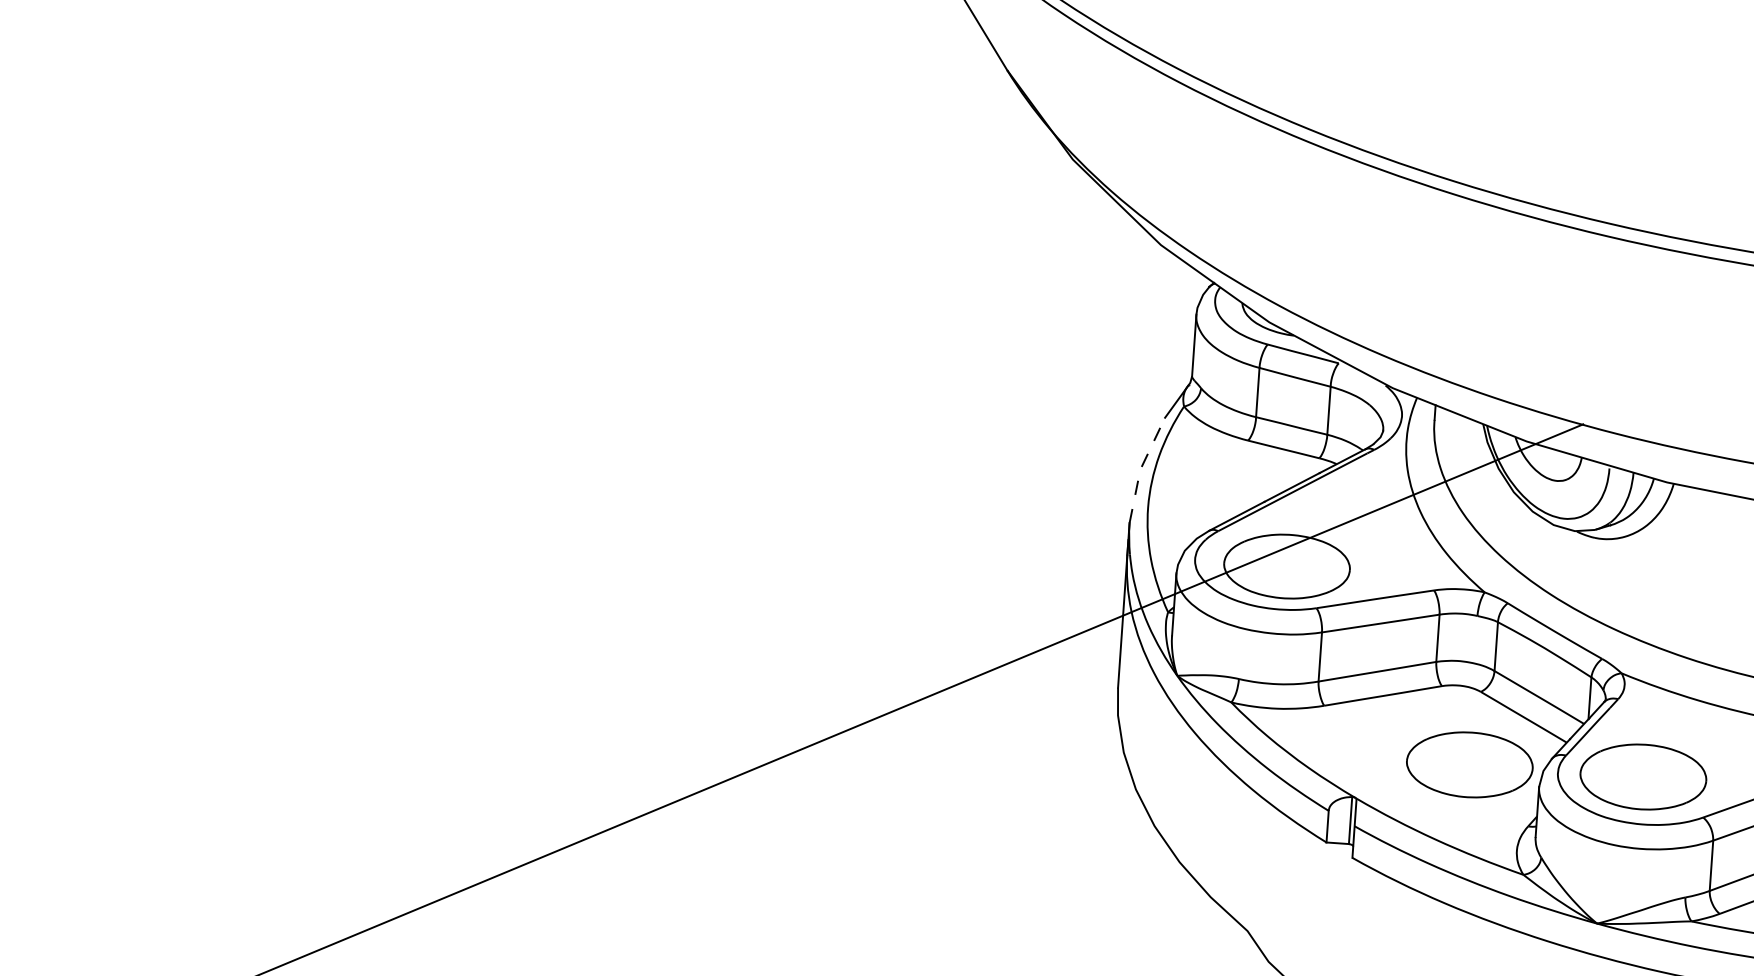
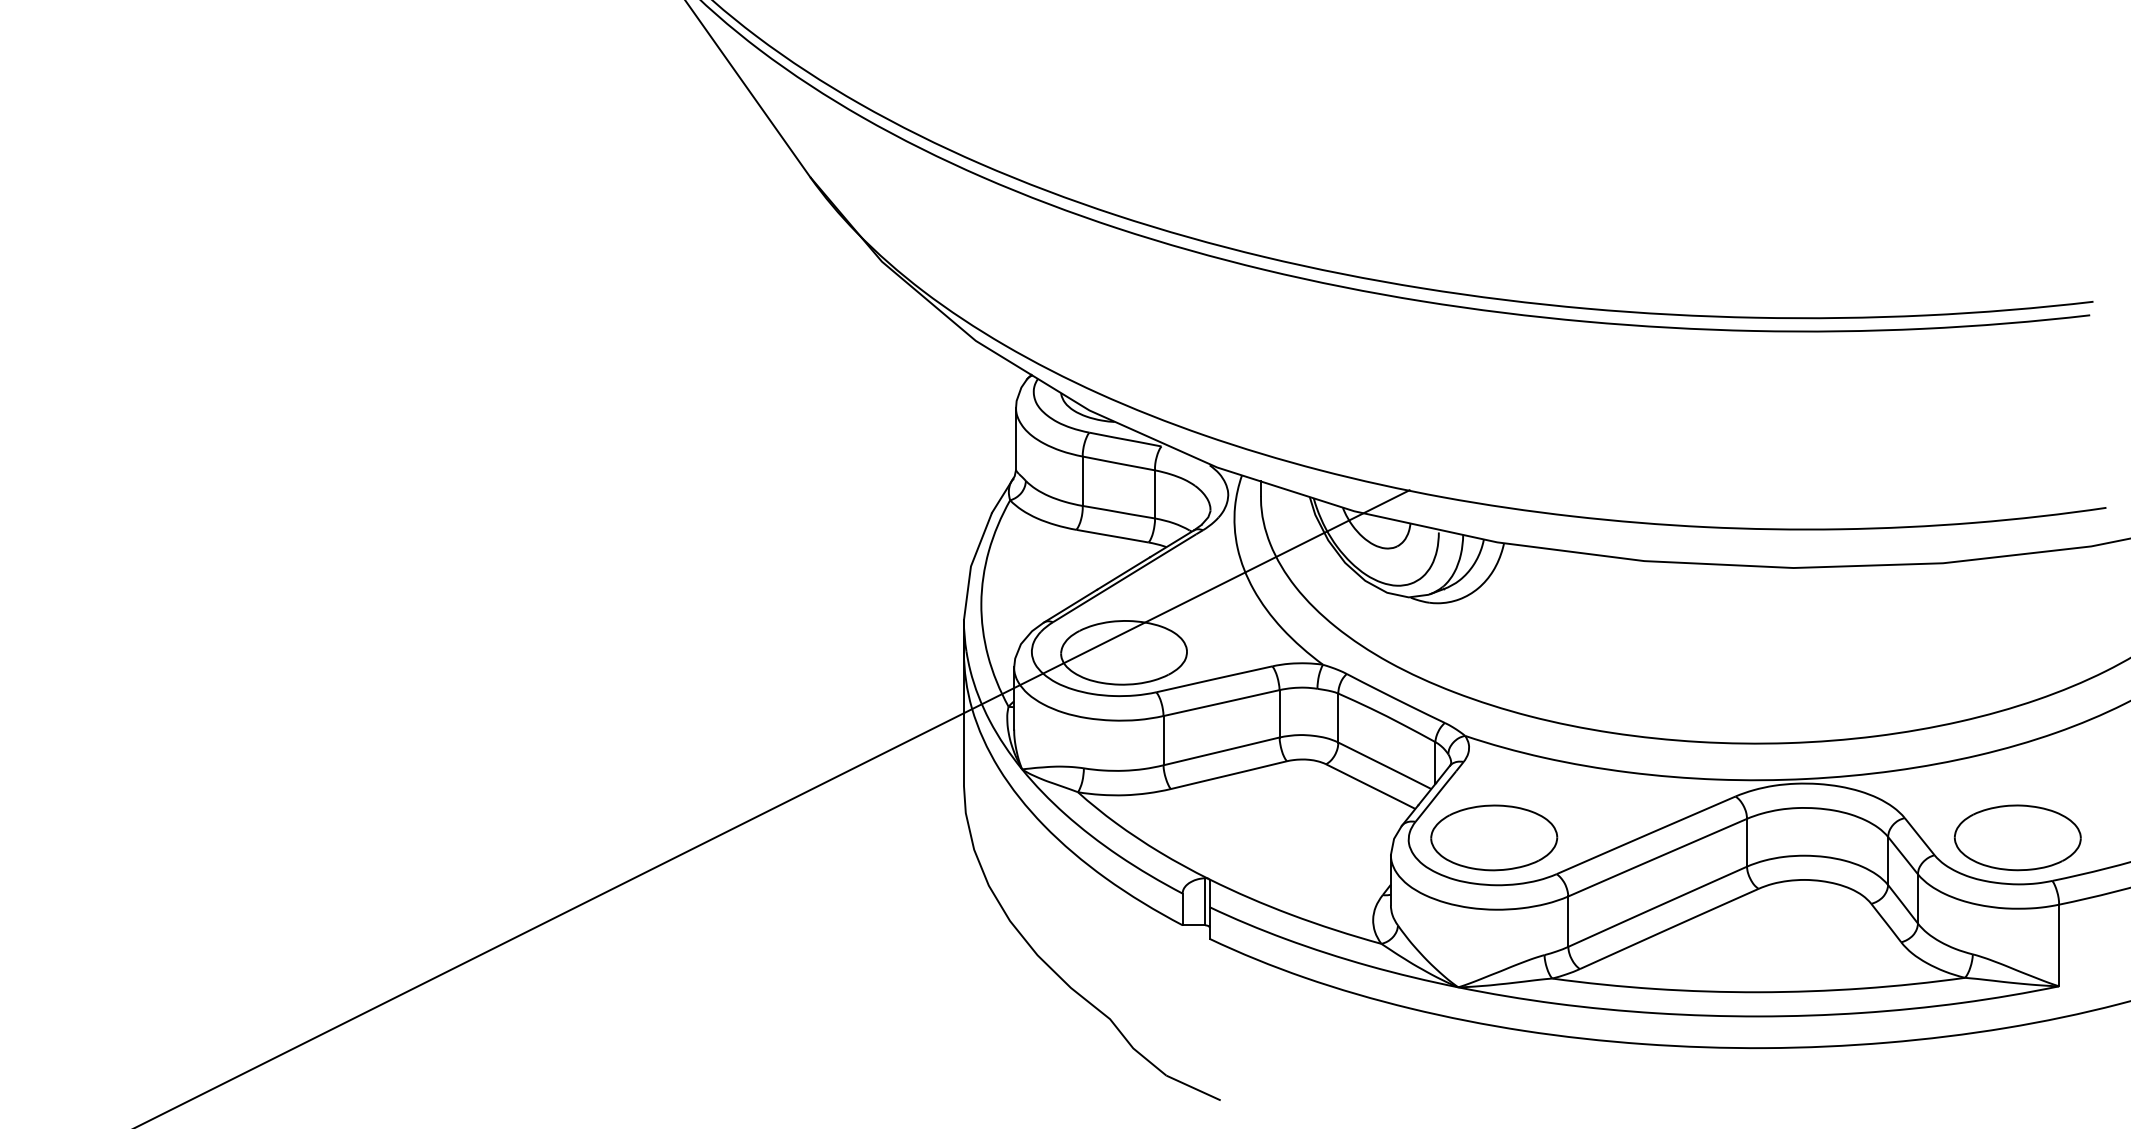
line: (1140, 468) -> (971, 565), dashed -> solid
part: (1470, 764) -> (1320, 837), removed

